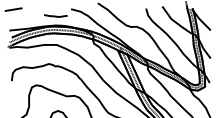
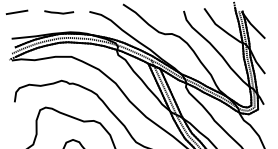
line: (56, 16) -> (59, 12), moved

